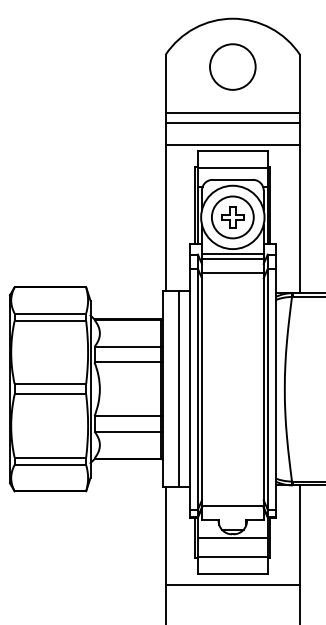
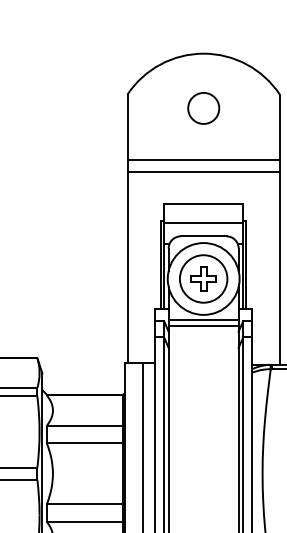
circle: (232, 66) -> (203, 107), size x0.6
line: (232, 144) -> (203, 196), removed
line: (232, 272) -> (203, 341), removed

